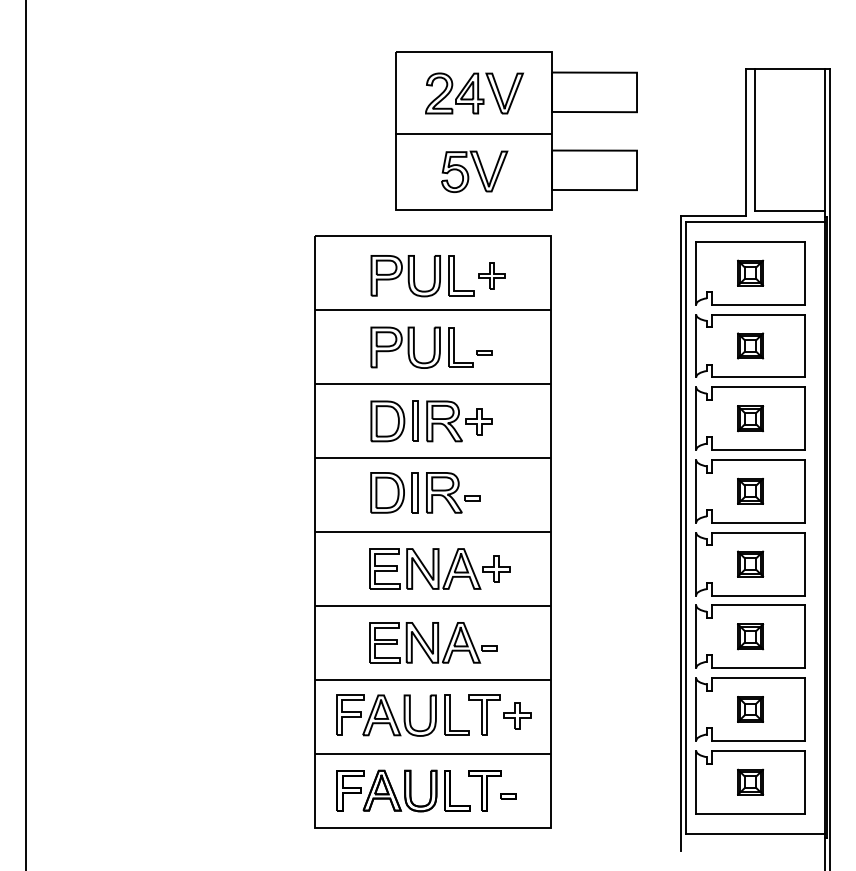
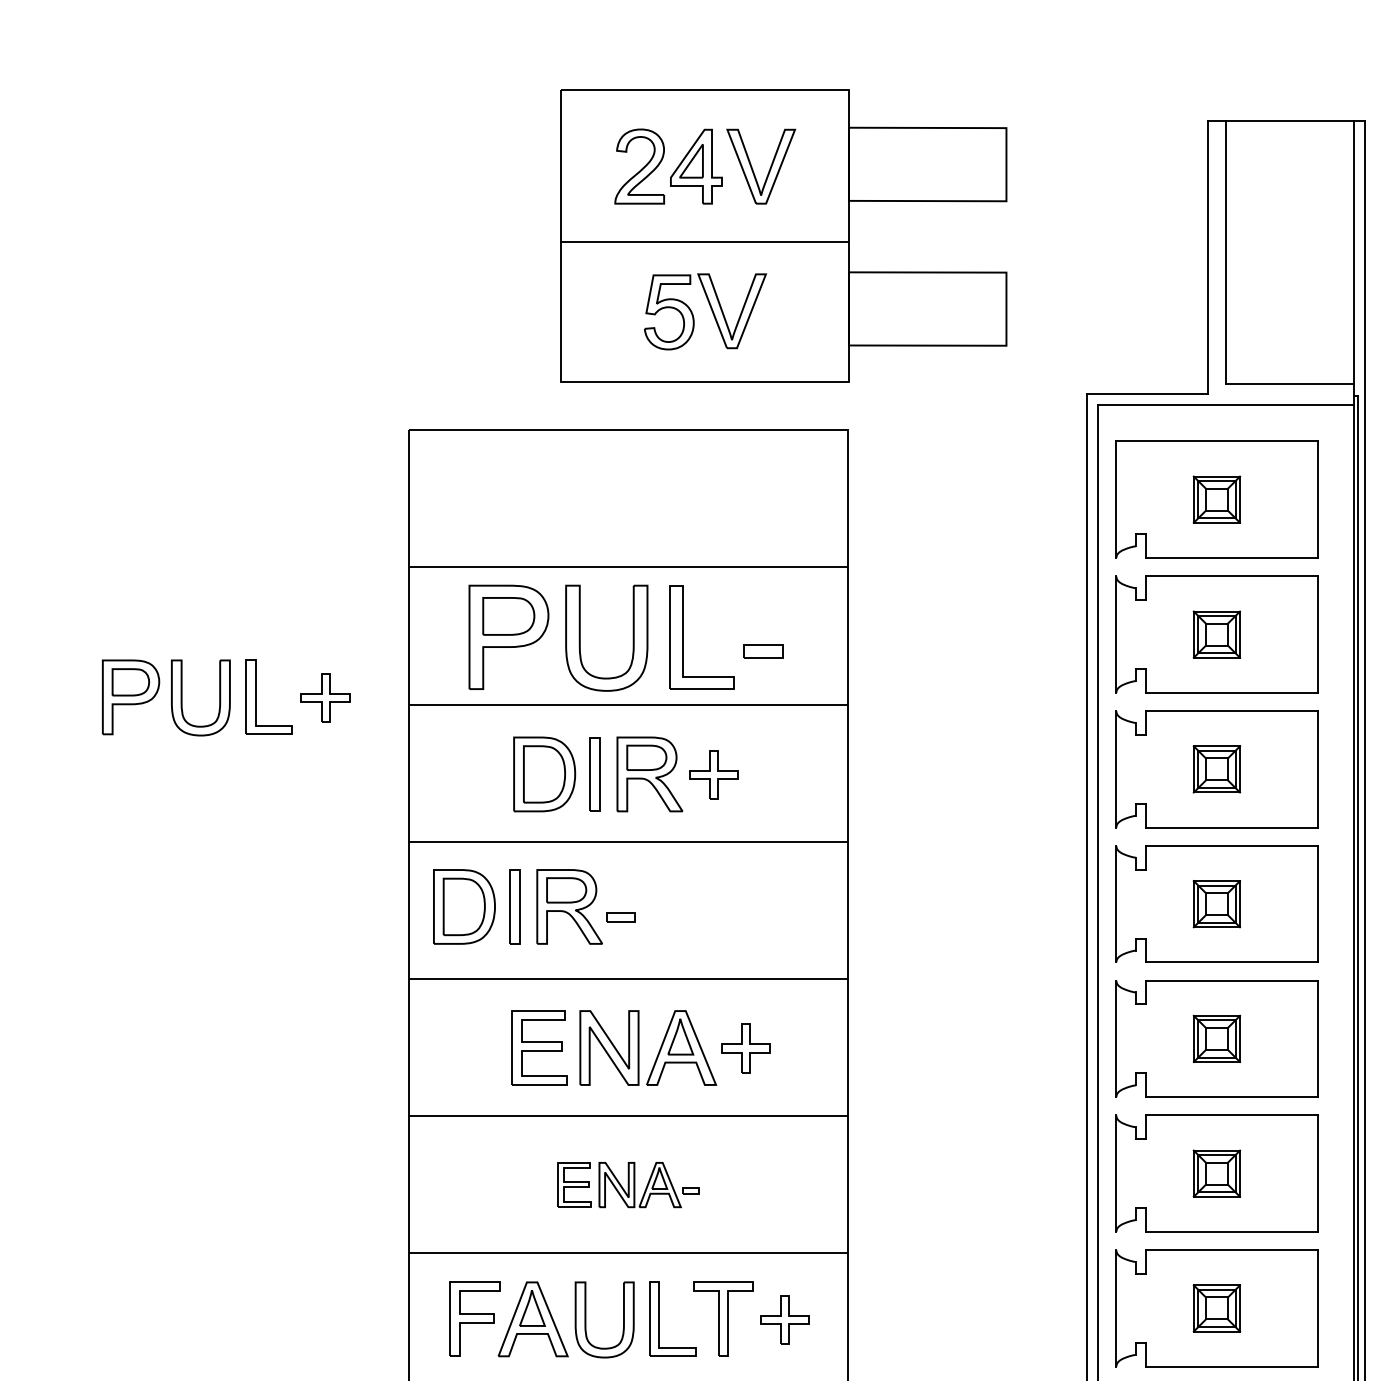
part: (437, 276) -> (225, 698), moved
part: (431, 347) -> (625, 637), size x1.4
part: (425, 492) -> (534, 906), moved
part: (433, 642) -> (629, 1184), size x0.6

